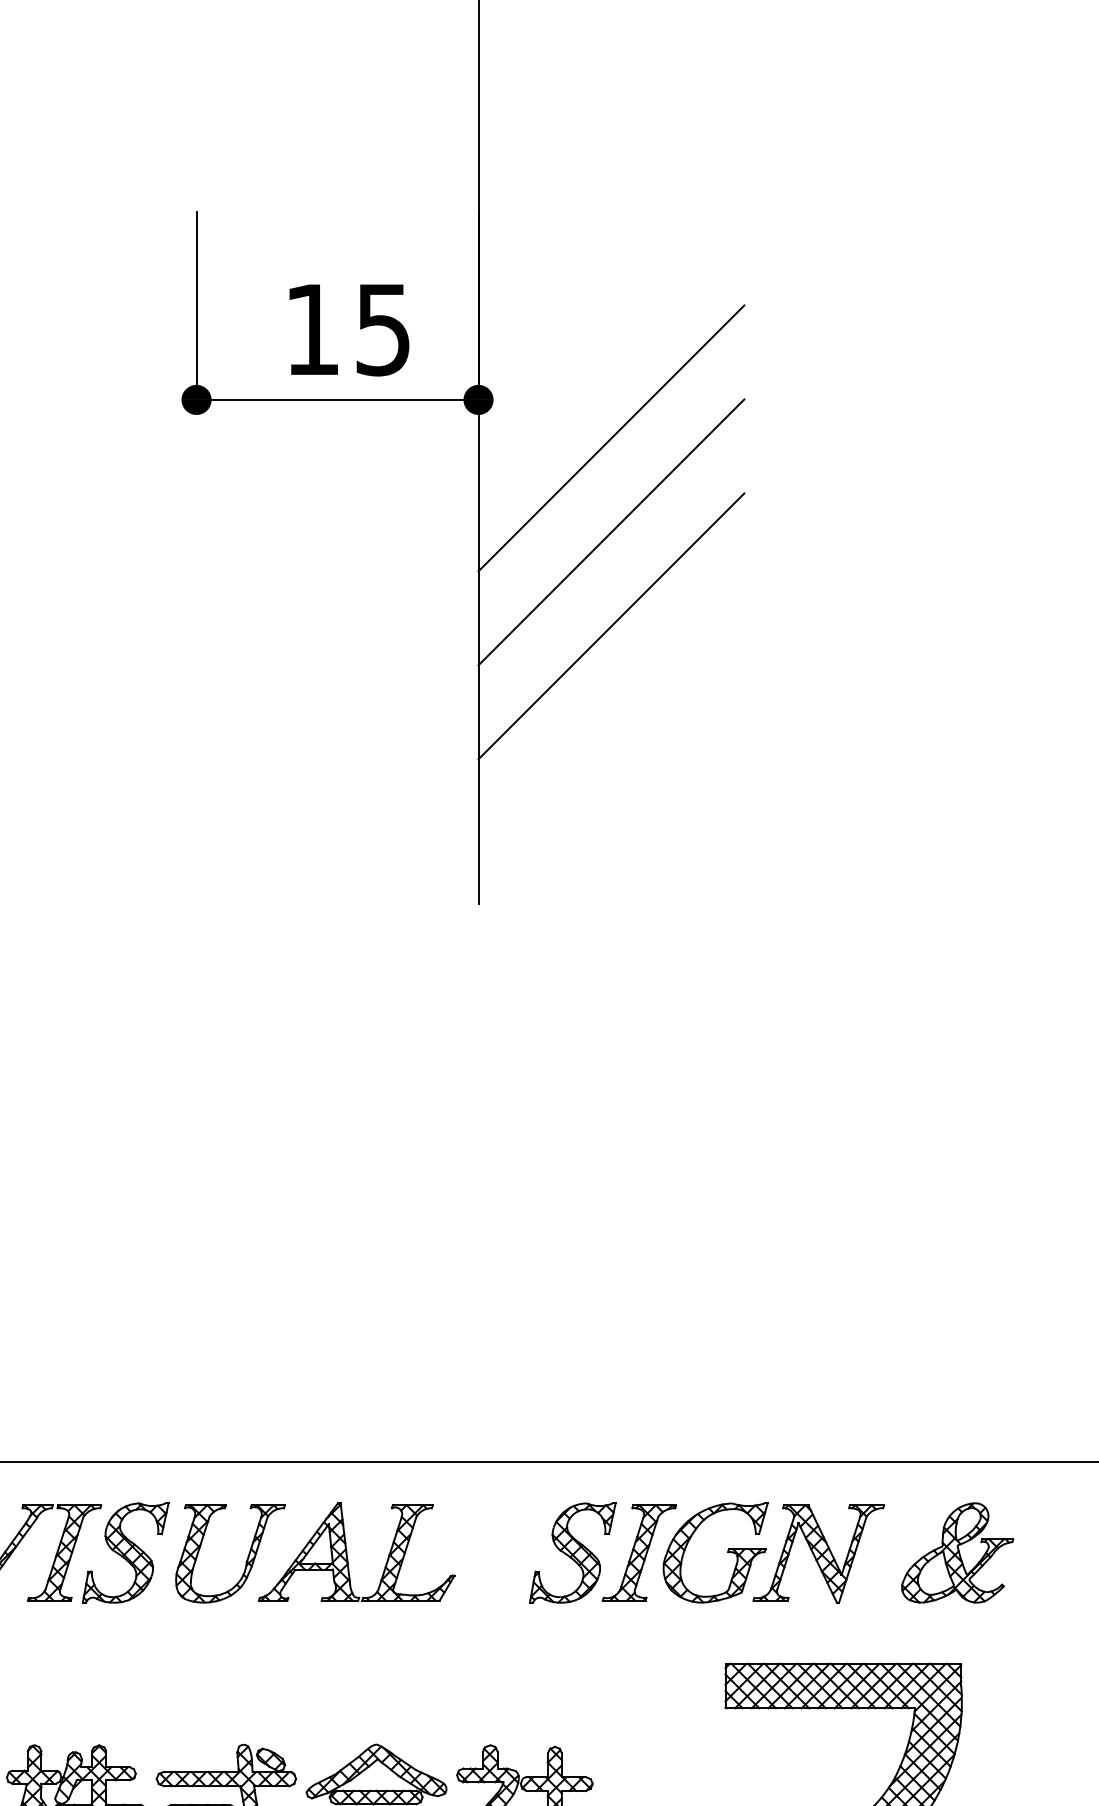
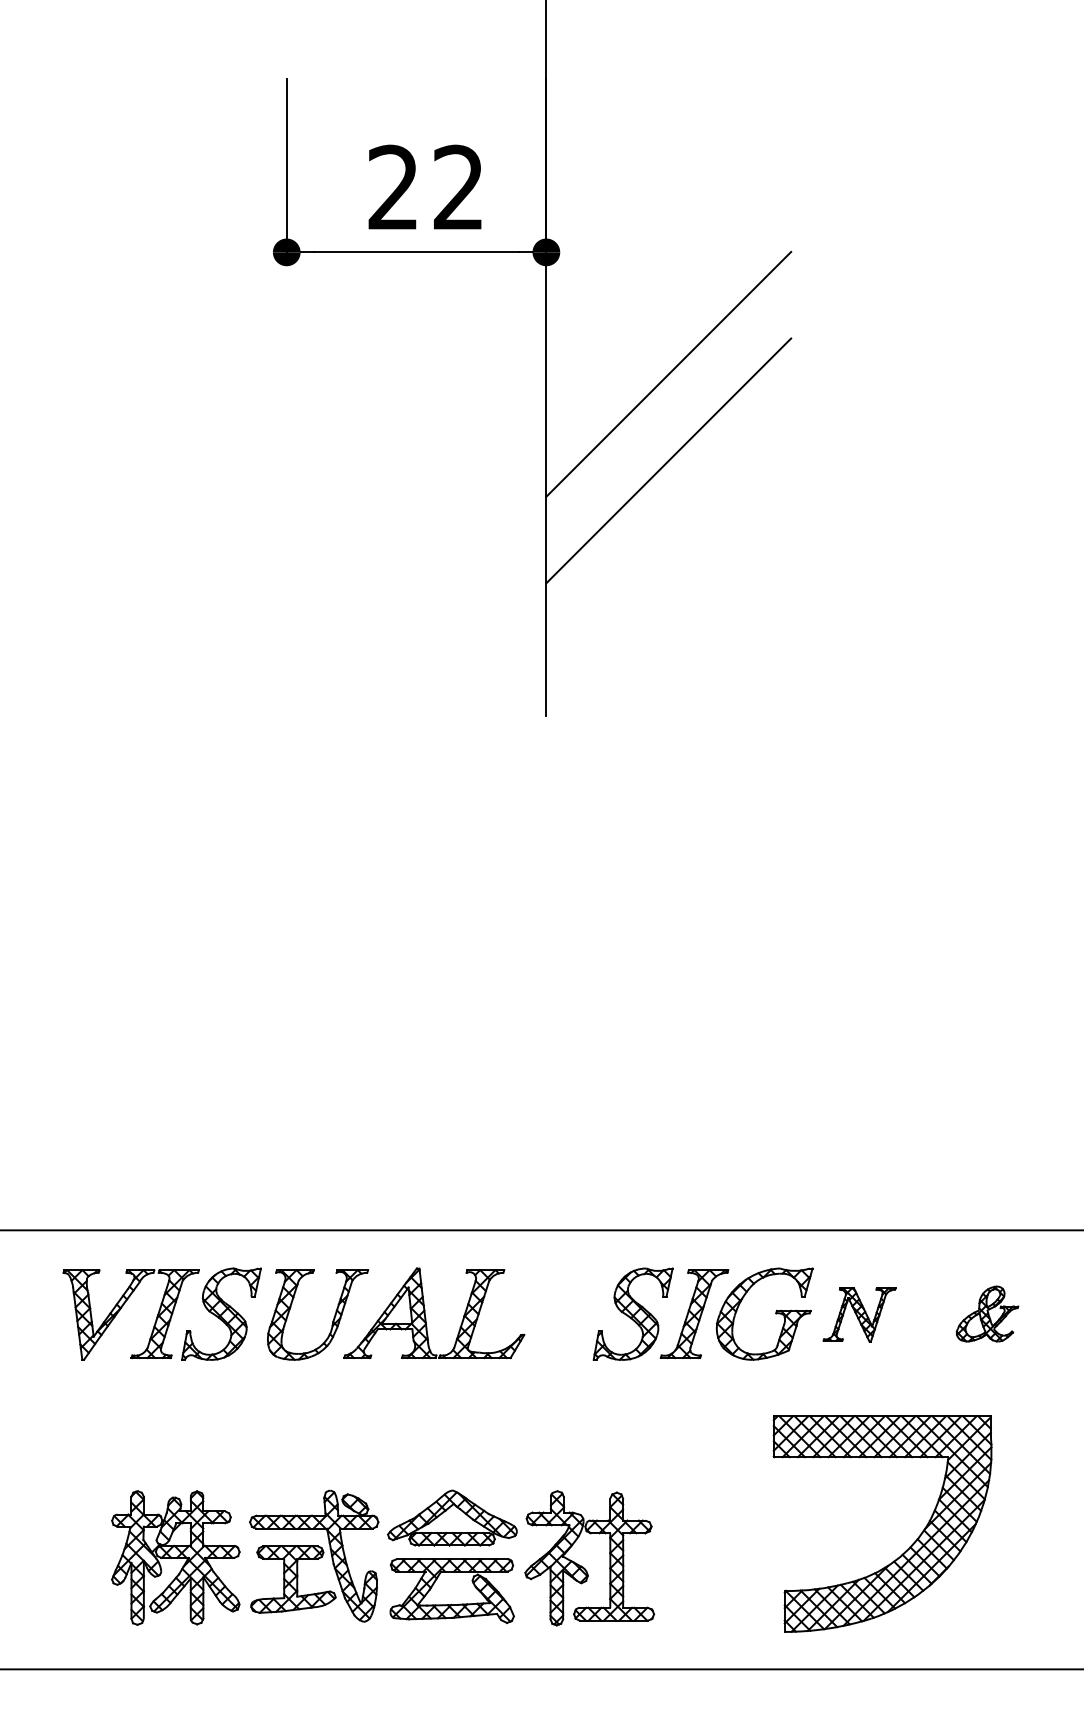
text: (347, 329) -> (425, 187), 15 -> 22
line: (611, 438) -> (668, 287), removed
part: (957, 1552) -> (987, 1313), size x0.6
part: (818, 1553) -> (859, 1314), size x0.6

